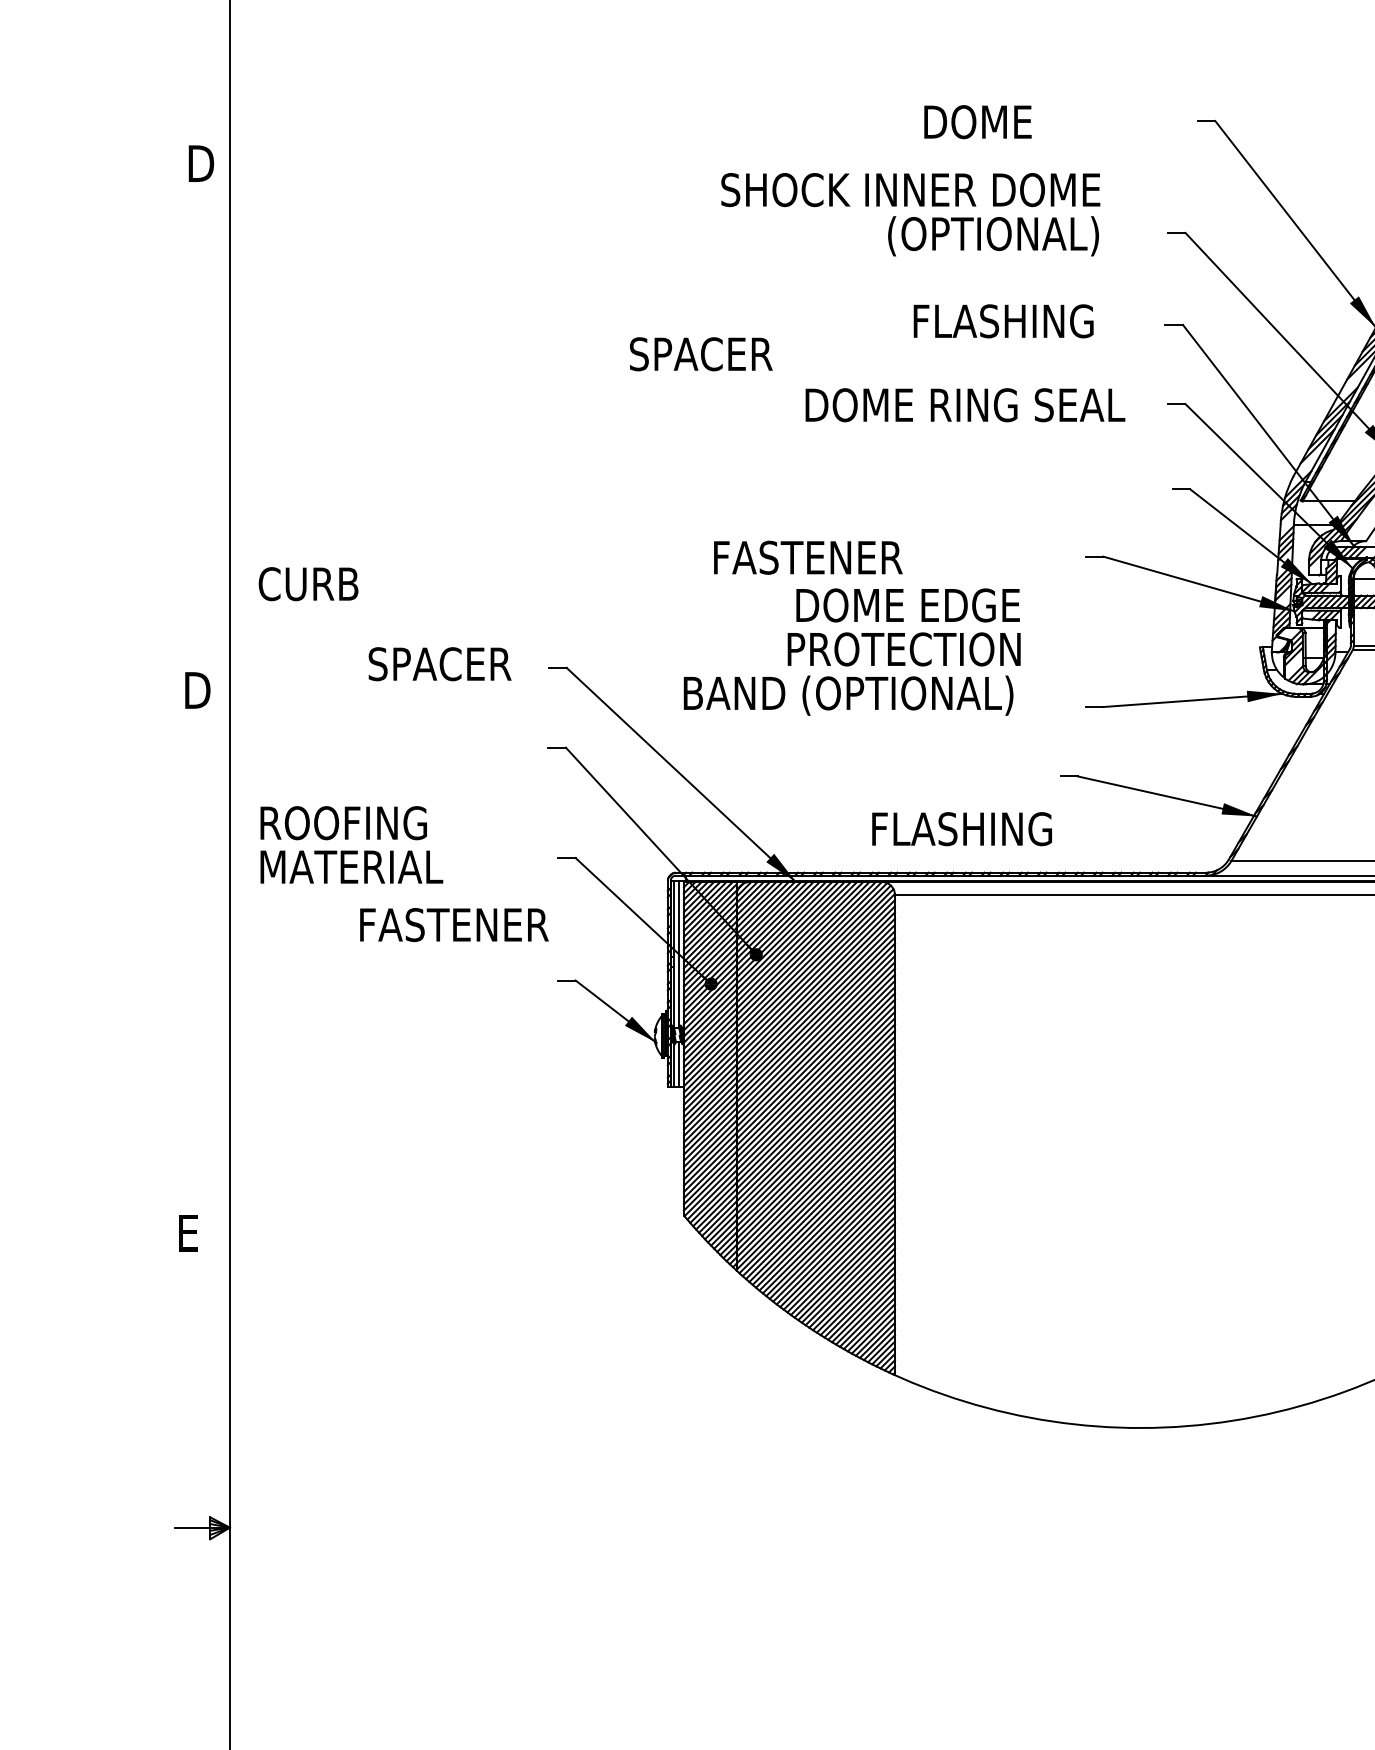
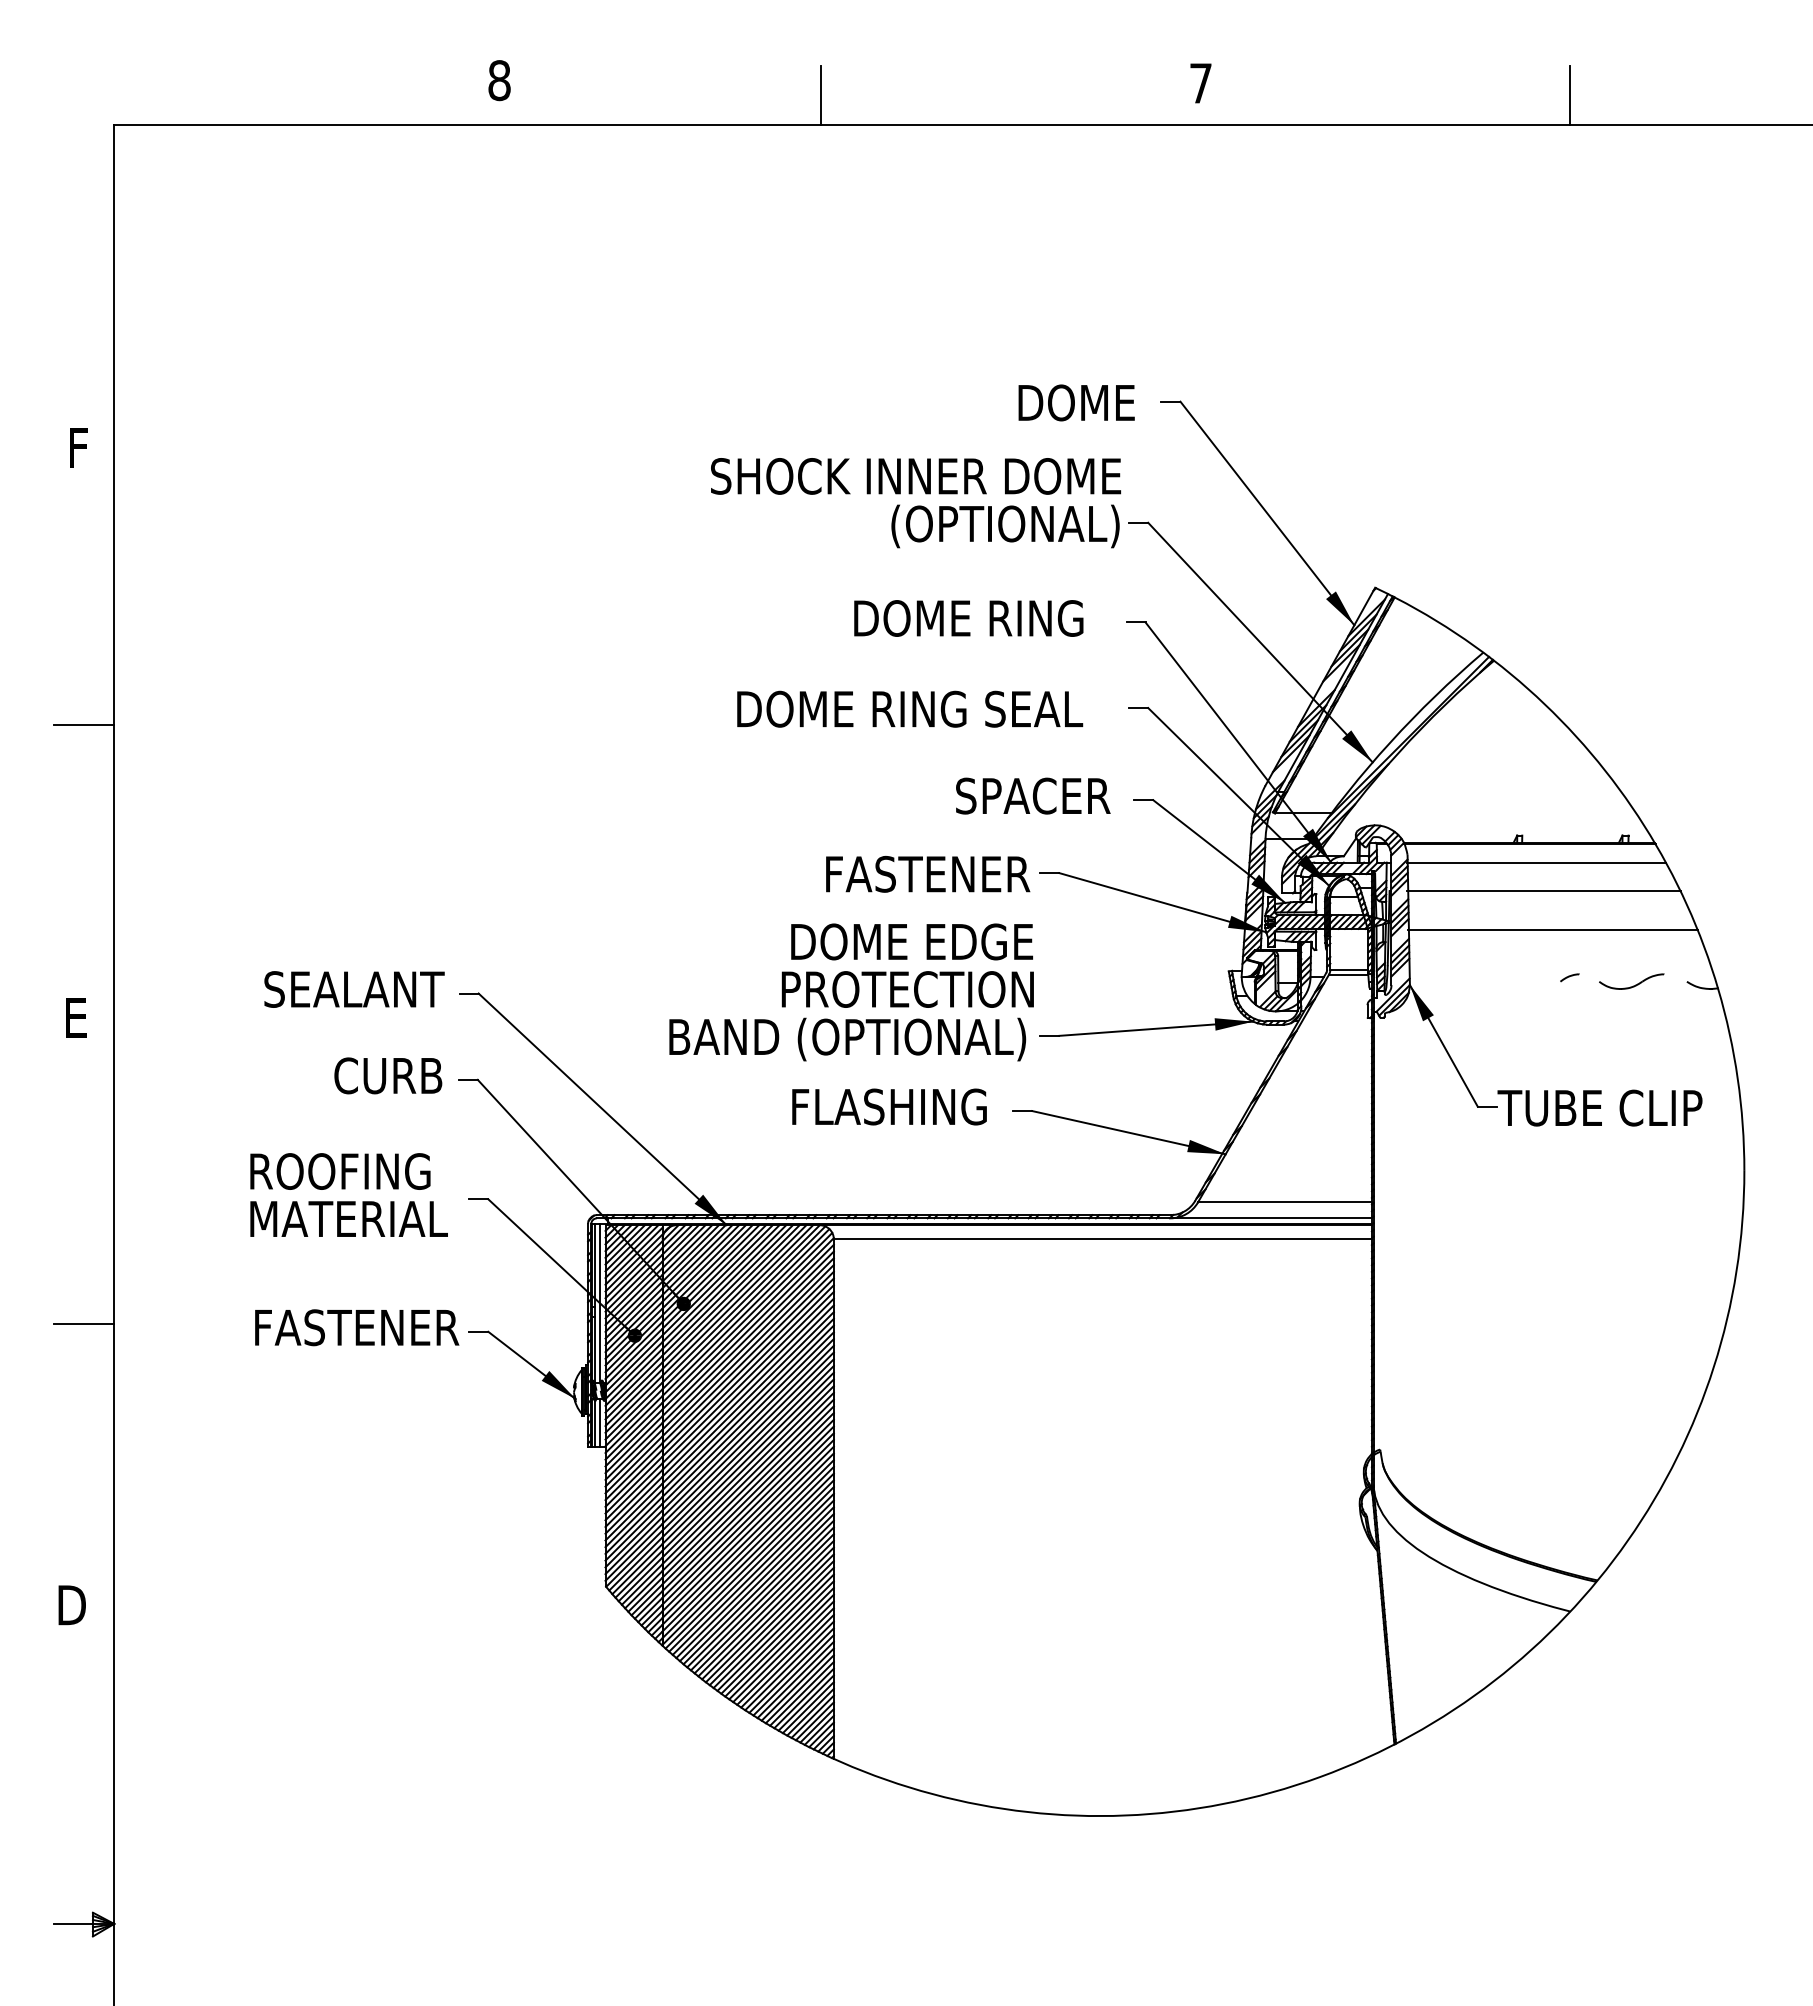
text: (977, 121) -> (1076, 402), moved
text: (201, 163) -> (83, 447), D -> F
text: (910, 215) -> (915, 503), moved
text: (1021, 321) -> (970, 618), FLASHING -> DOME RING
text: (701, 353) -> (1033, 795), moved
line: (202, 419) -> (84, 724), added
text: (808, 557) -> (928, 874), moved
text: (308, 583) -> (388, 1075), moved
text: (852, 652) -> (851, 992), moved
text: (465, 664) -> (369, 989), SPACER -> SEALANT
text: (197, 690) -> (79, 1017), D -> E
text: (962, 828) -> (889, 1106), moved
text: (351, 844) -> (348, 1194), moved
text: (454, 924) -> (357, 1327), moved
line: (202, 973) -> (84, 1324), added
text: (190, 1233) -> (71, 1605), E -> D

